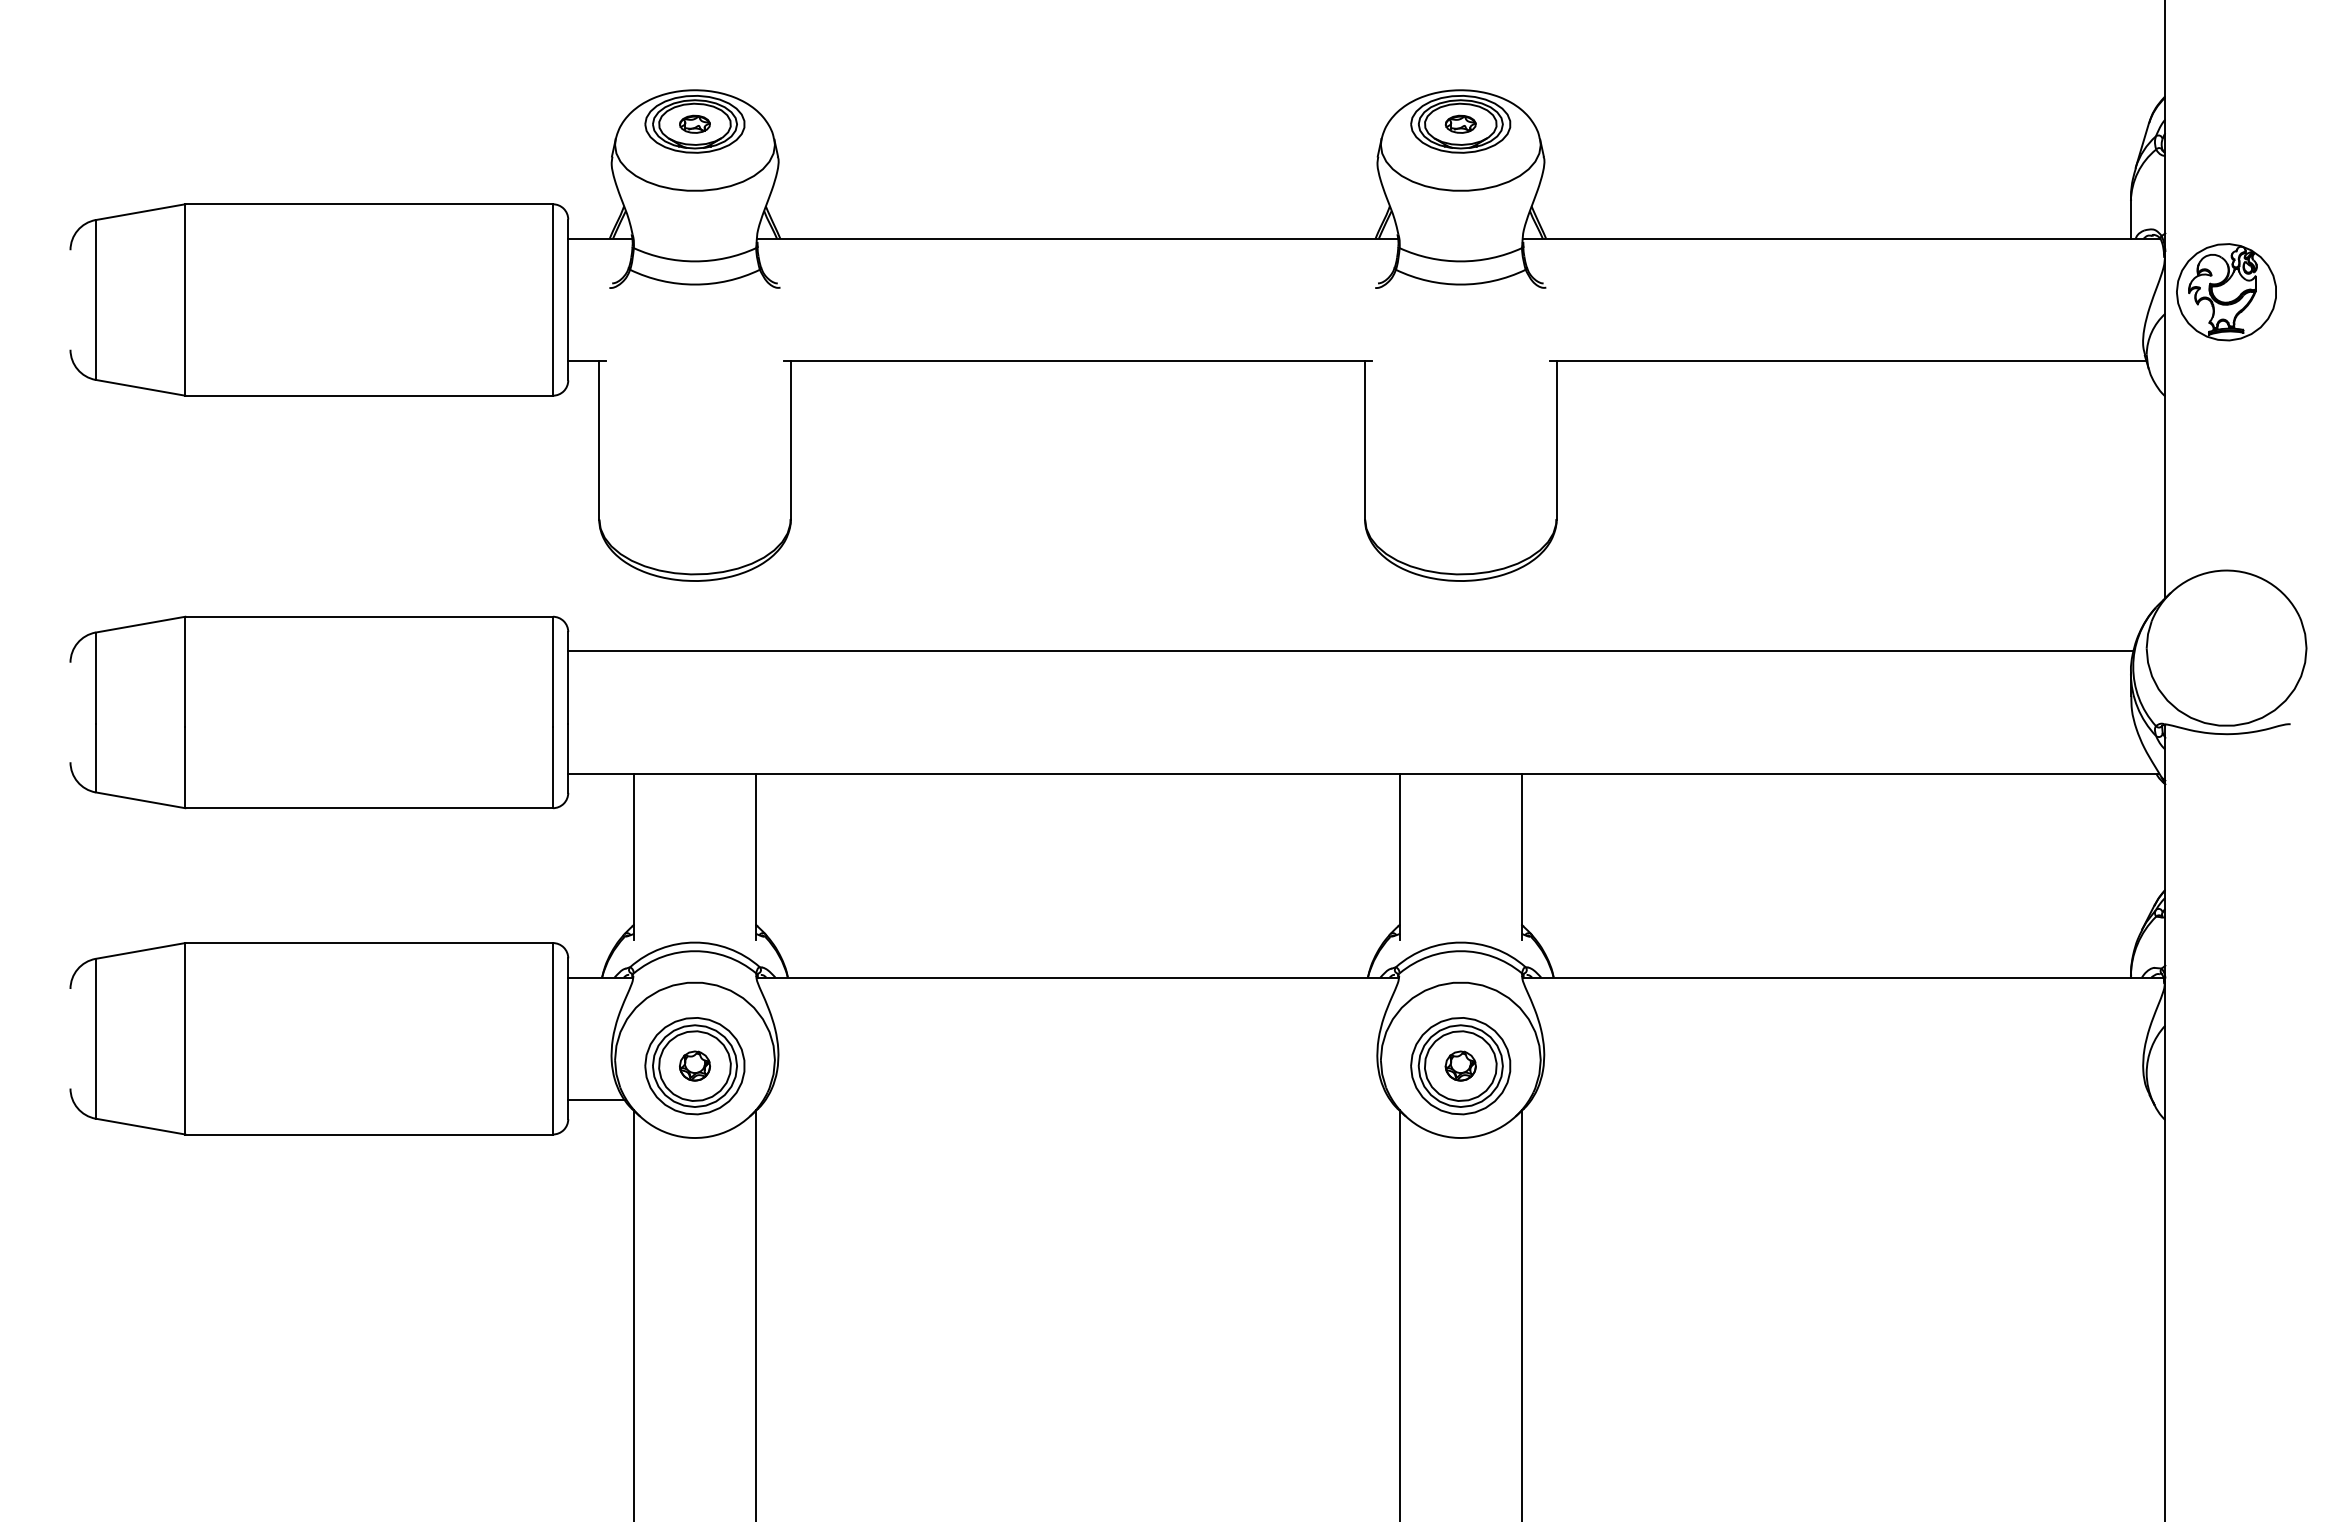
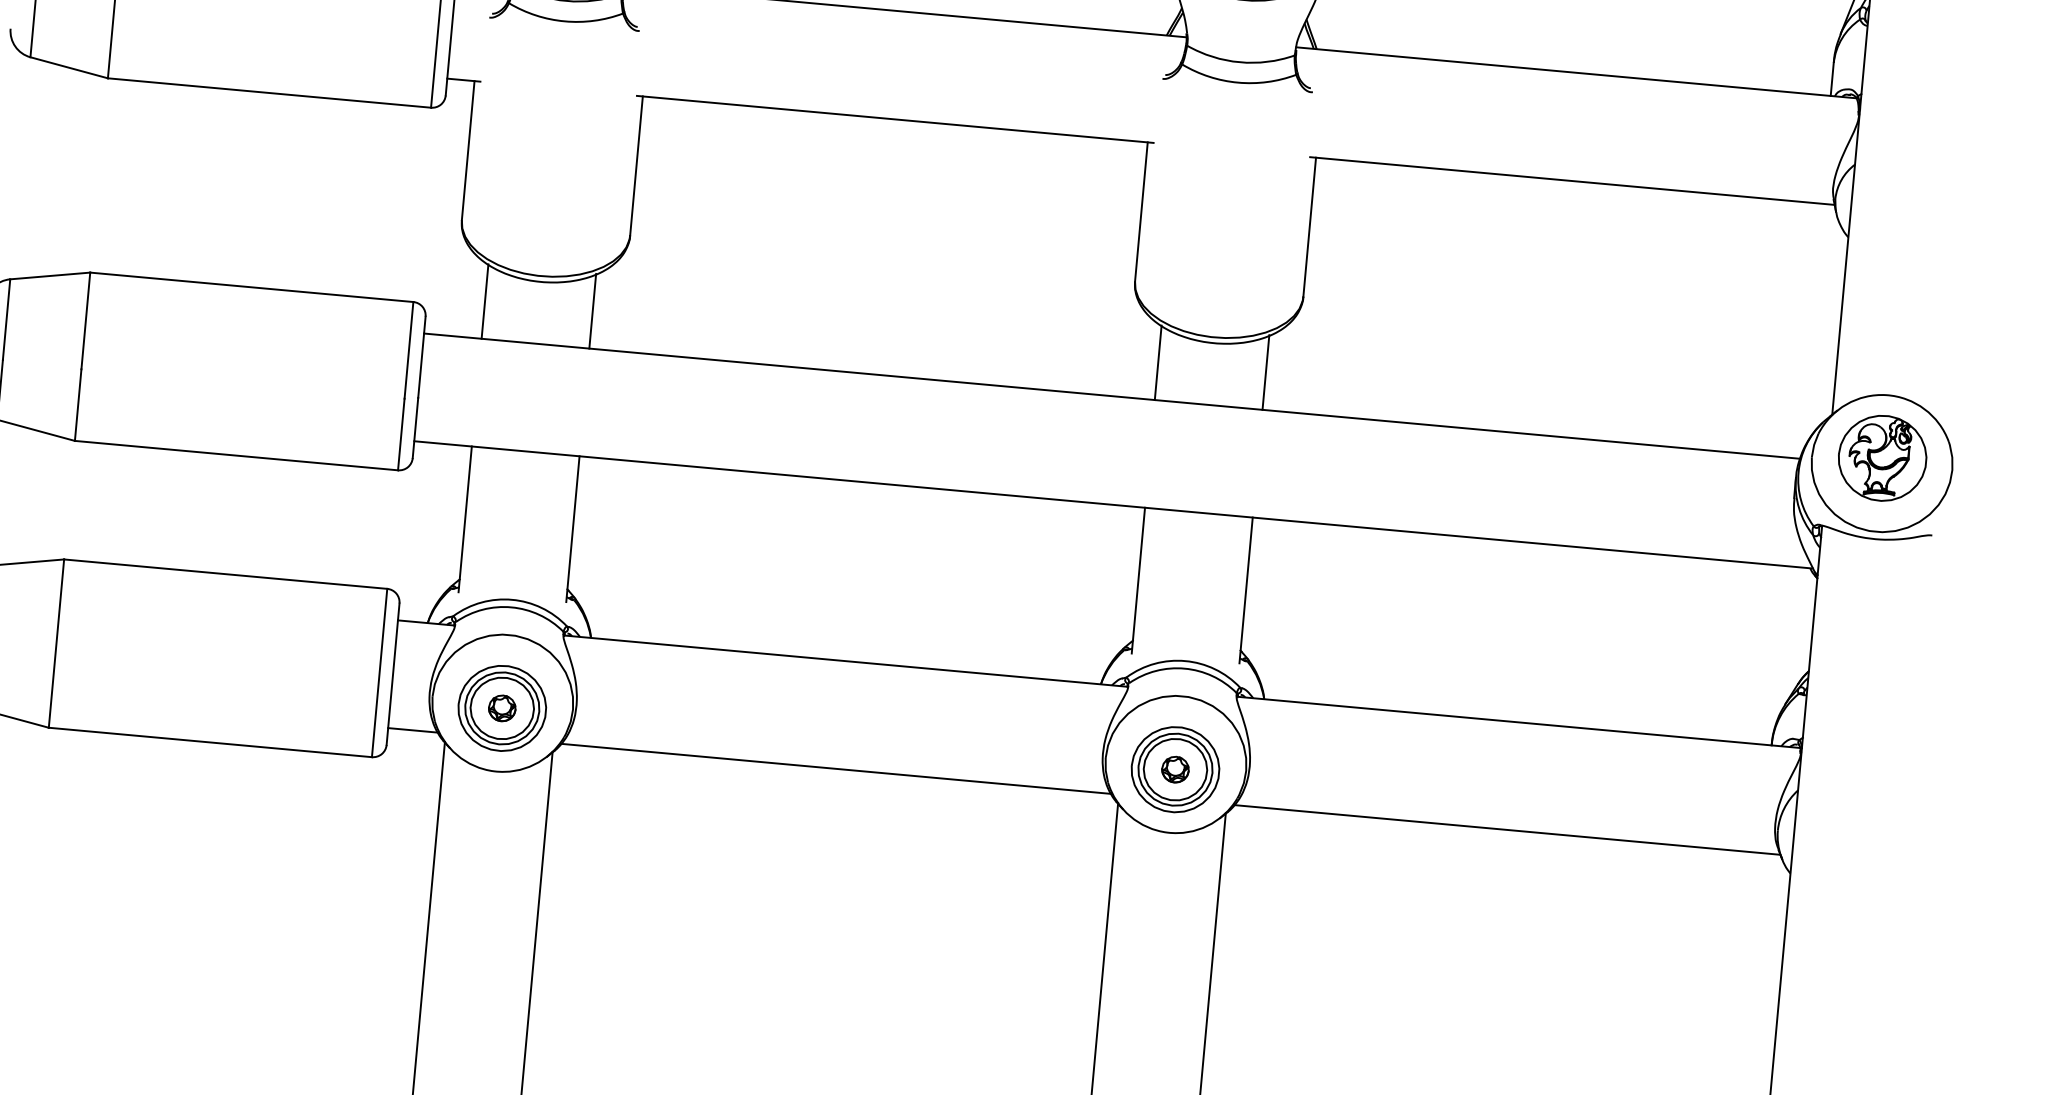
part: (2226, 292) -> (1882, 458), moved
line: (633, 608) -> (484, 301), added
line: (756, 608) -> (592, 311), added
line: (1399, 608) -> (1158, 362), added
line: (1522, 608) -> (1266, 372), added
line: (1077, 1100) -> (835, 769), added
line: (1841, 1100) -> (1507, 830), added

